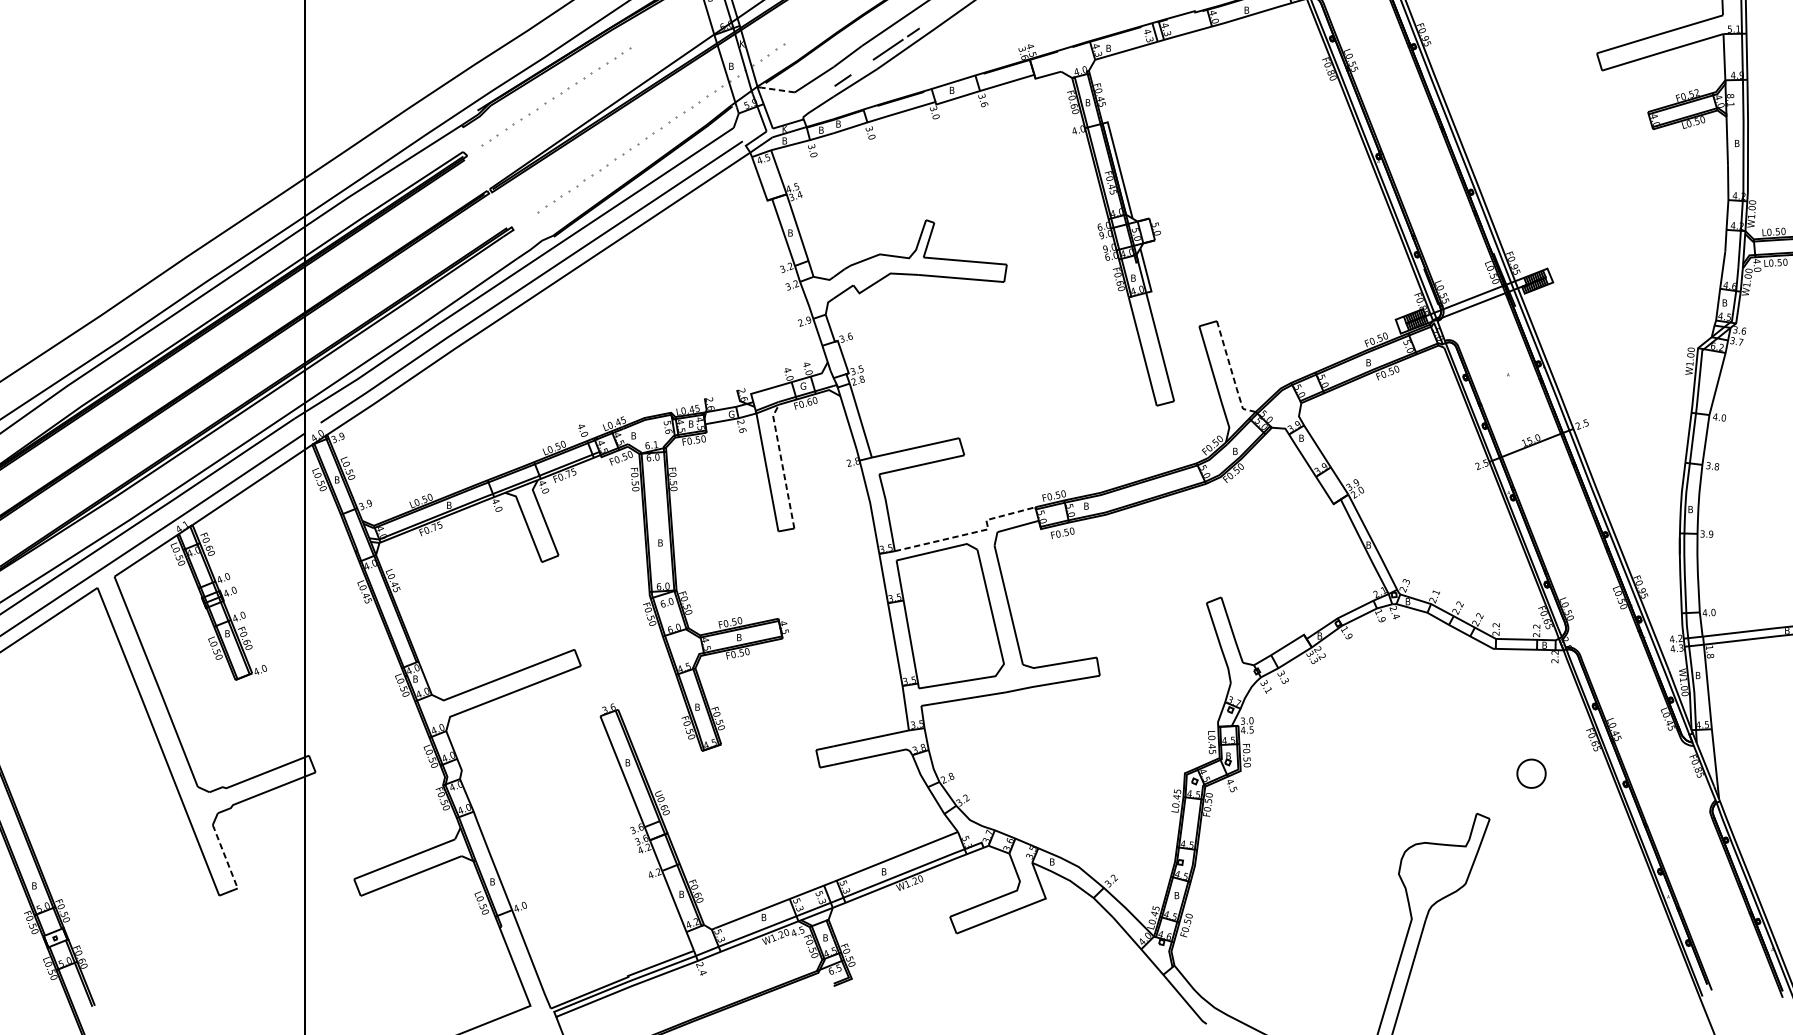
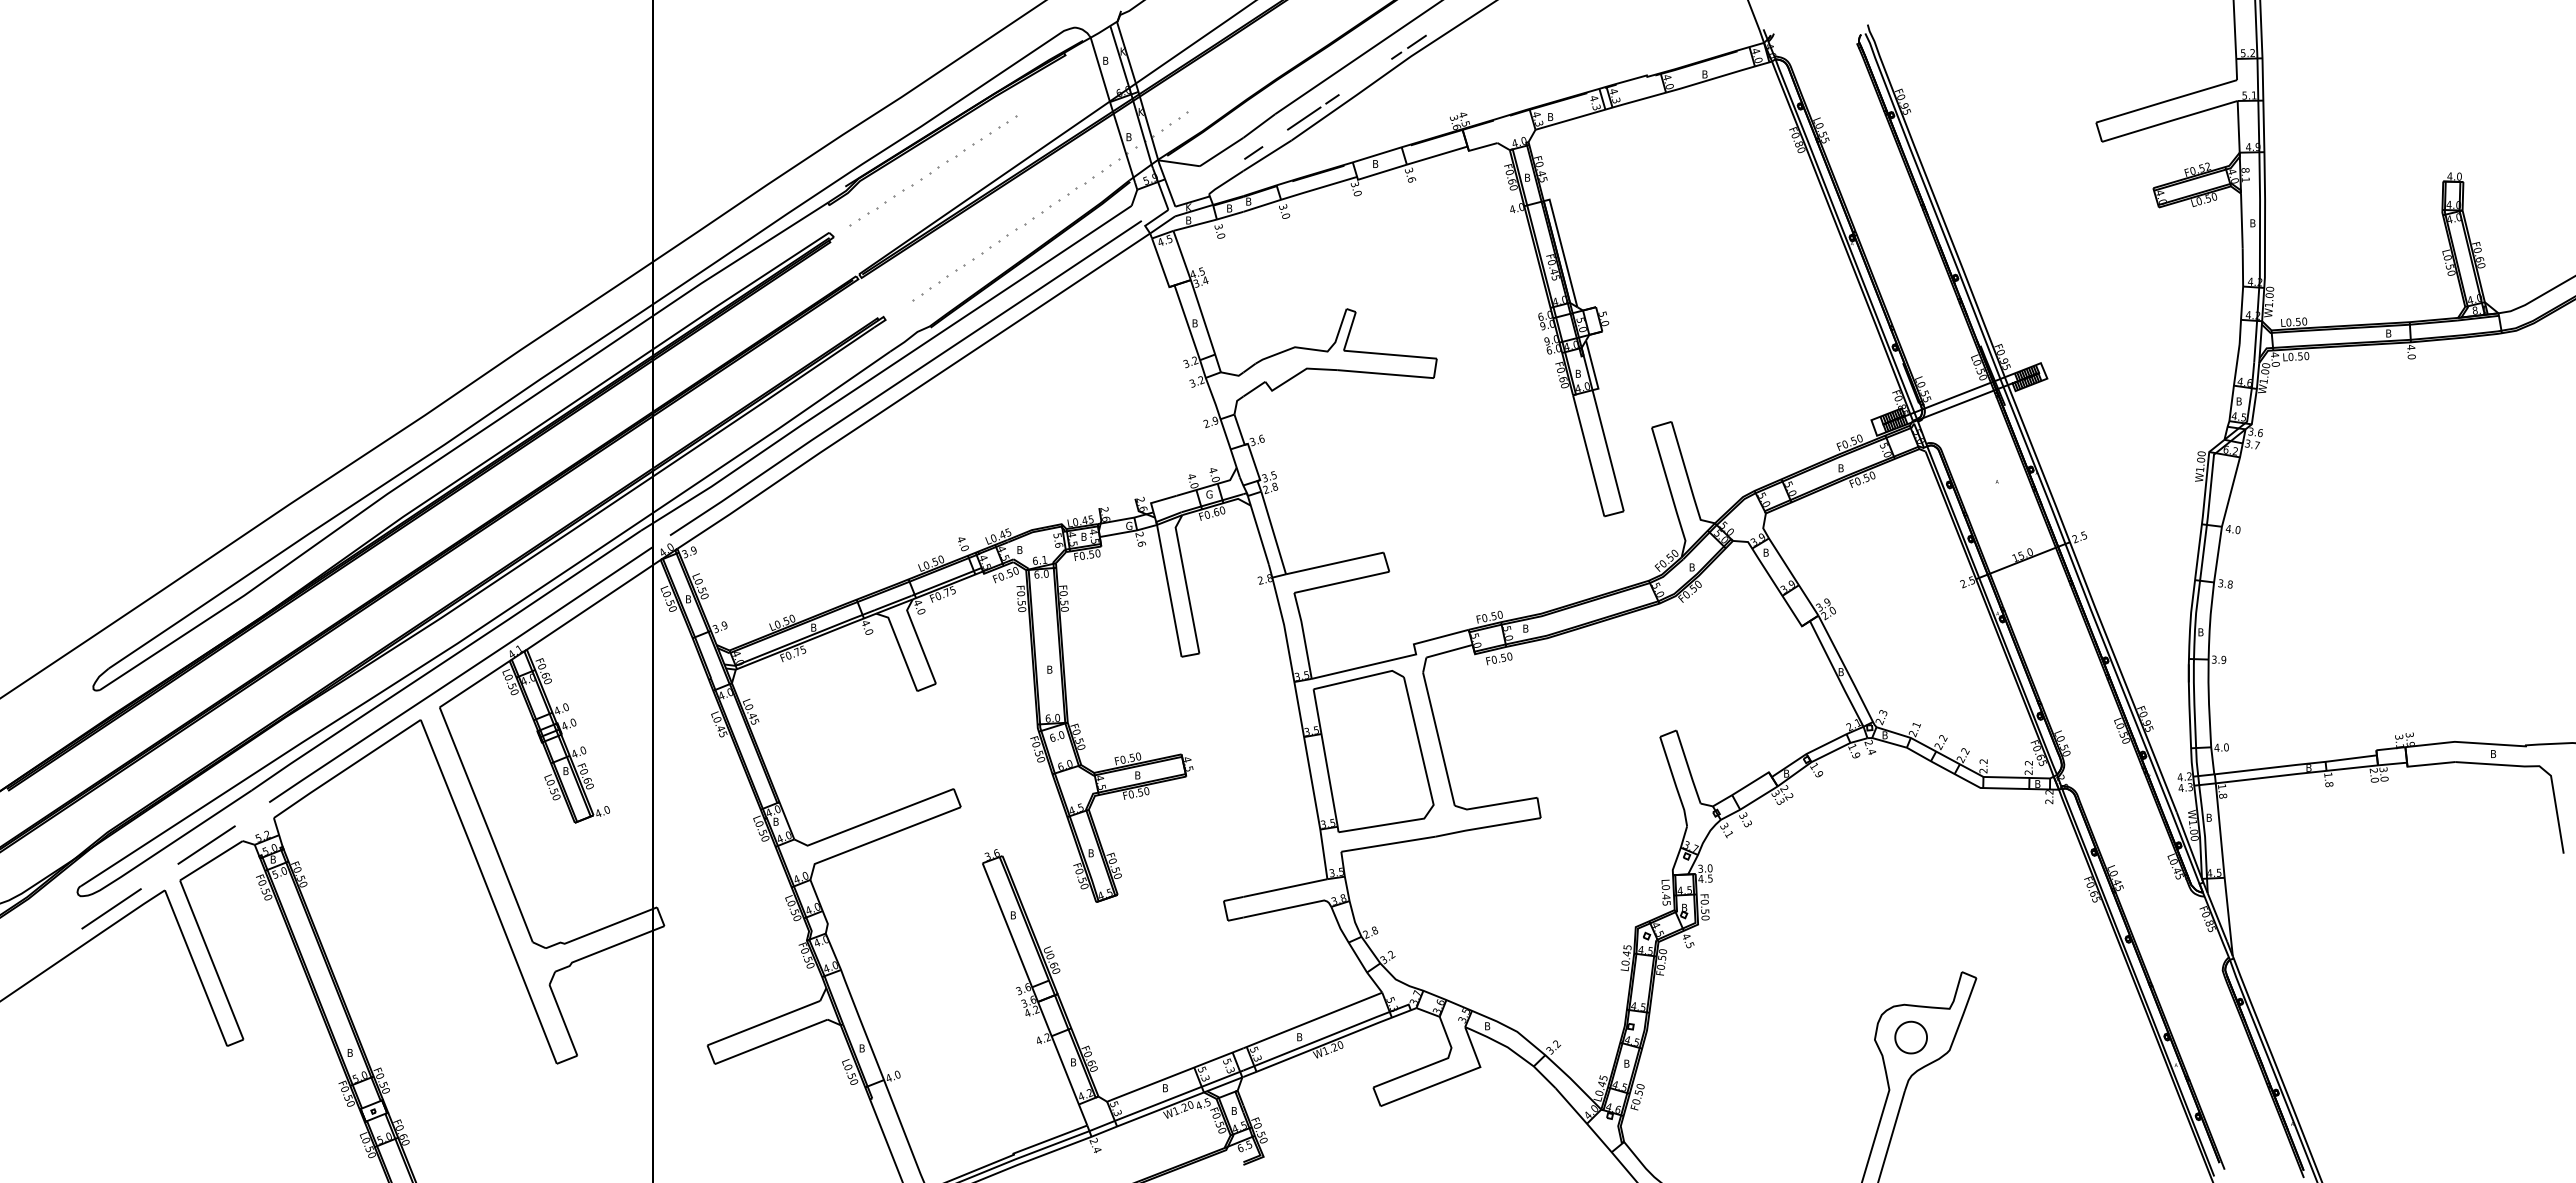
line: (778, 89) -> (1181, 163), dashed -> solid
line: (1232, 372) -> (1688, 479), dashed -> solid
line: (781, 464) -> (1185, 582), dashed -> solid
line: (971, 532) -> (1397, 658), dashed -> solid
part: (1530, 773) -> (1910, 1037), moved
line: (225, 856) -> (563, 1020), dashed -> solid

